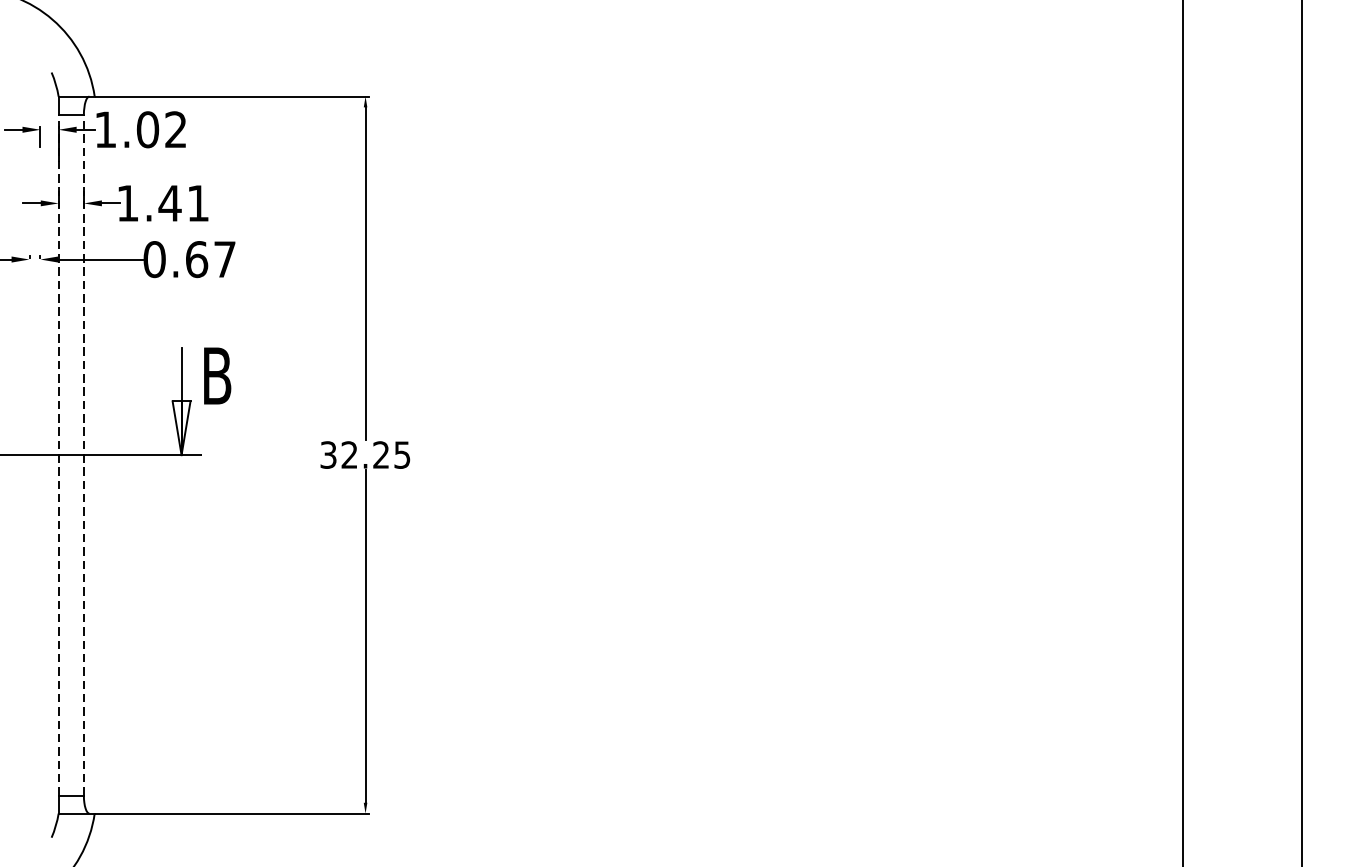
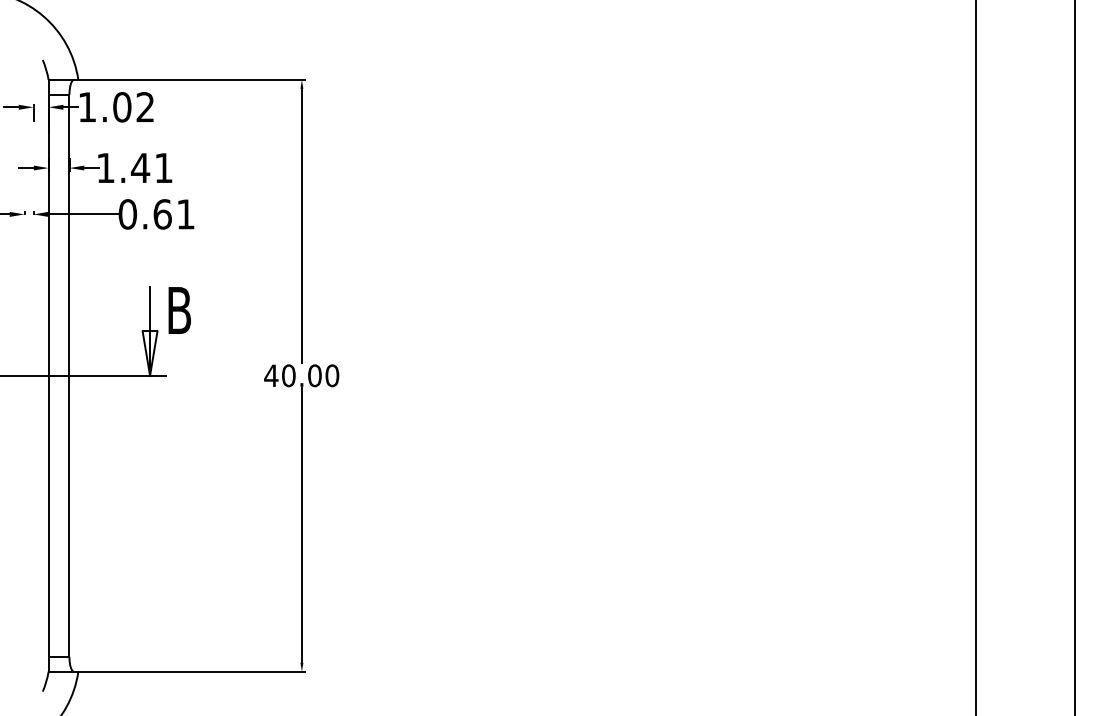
text: (224, 259) -> (185, 214), 0.67 -> 0.61
line: (58, 454) -> (48, 375), dashed -> solid
line: (83, 454) -> (69, 375), dashed -> solid
text: (365, 454) -> (301, 375), 32.25 -> 40.00

